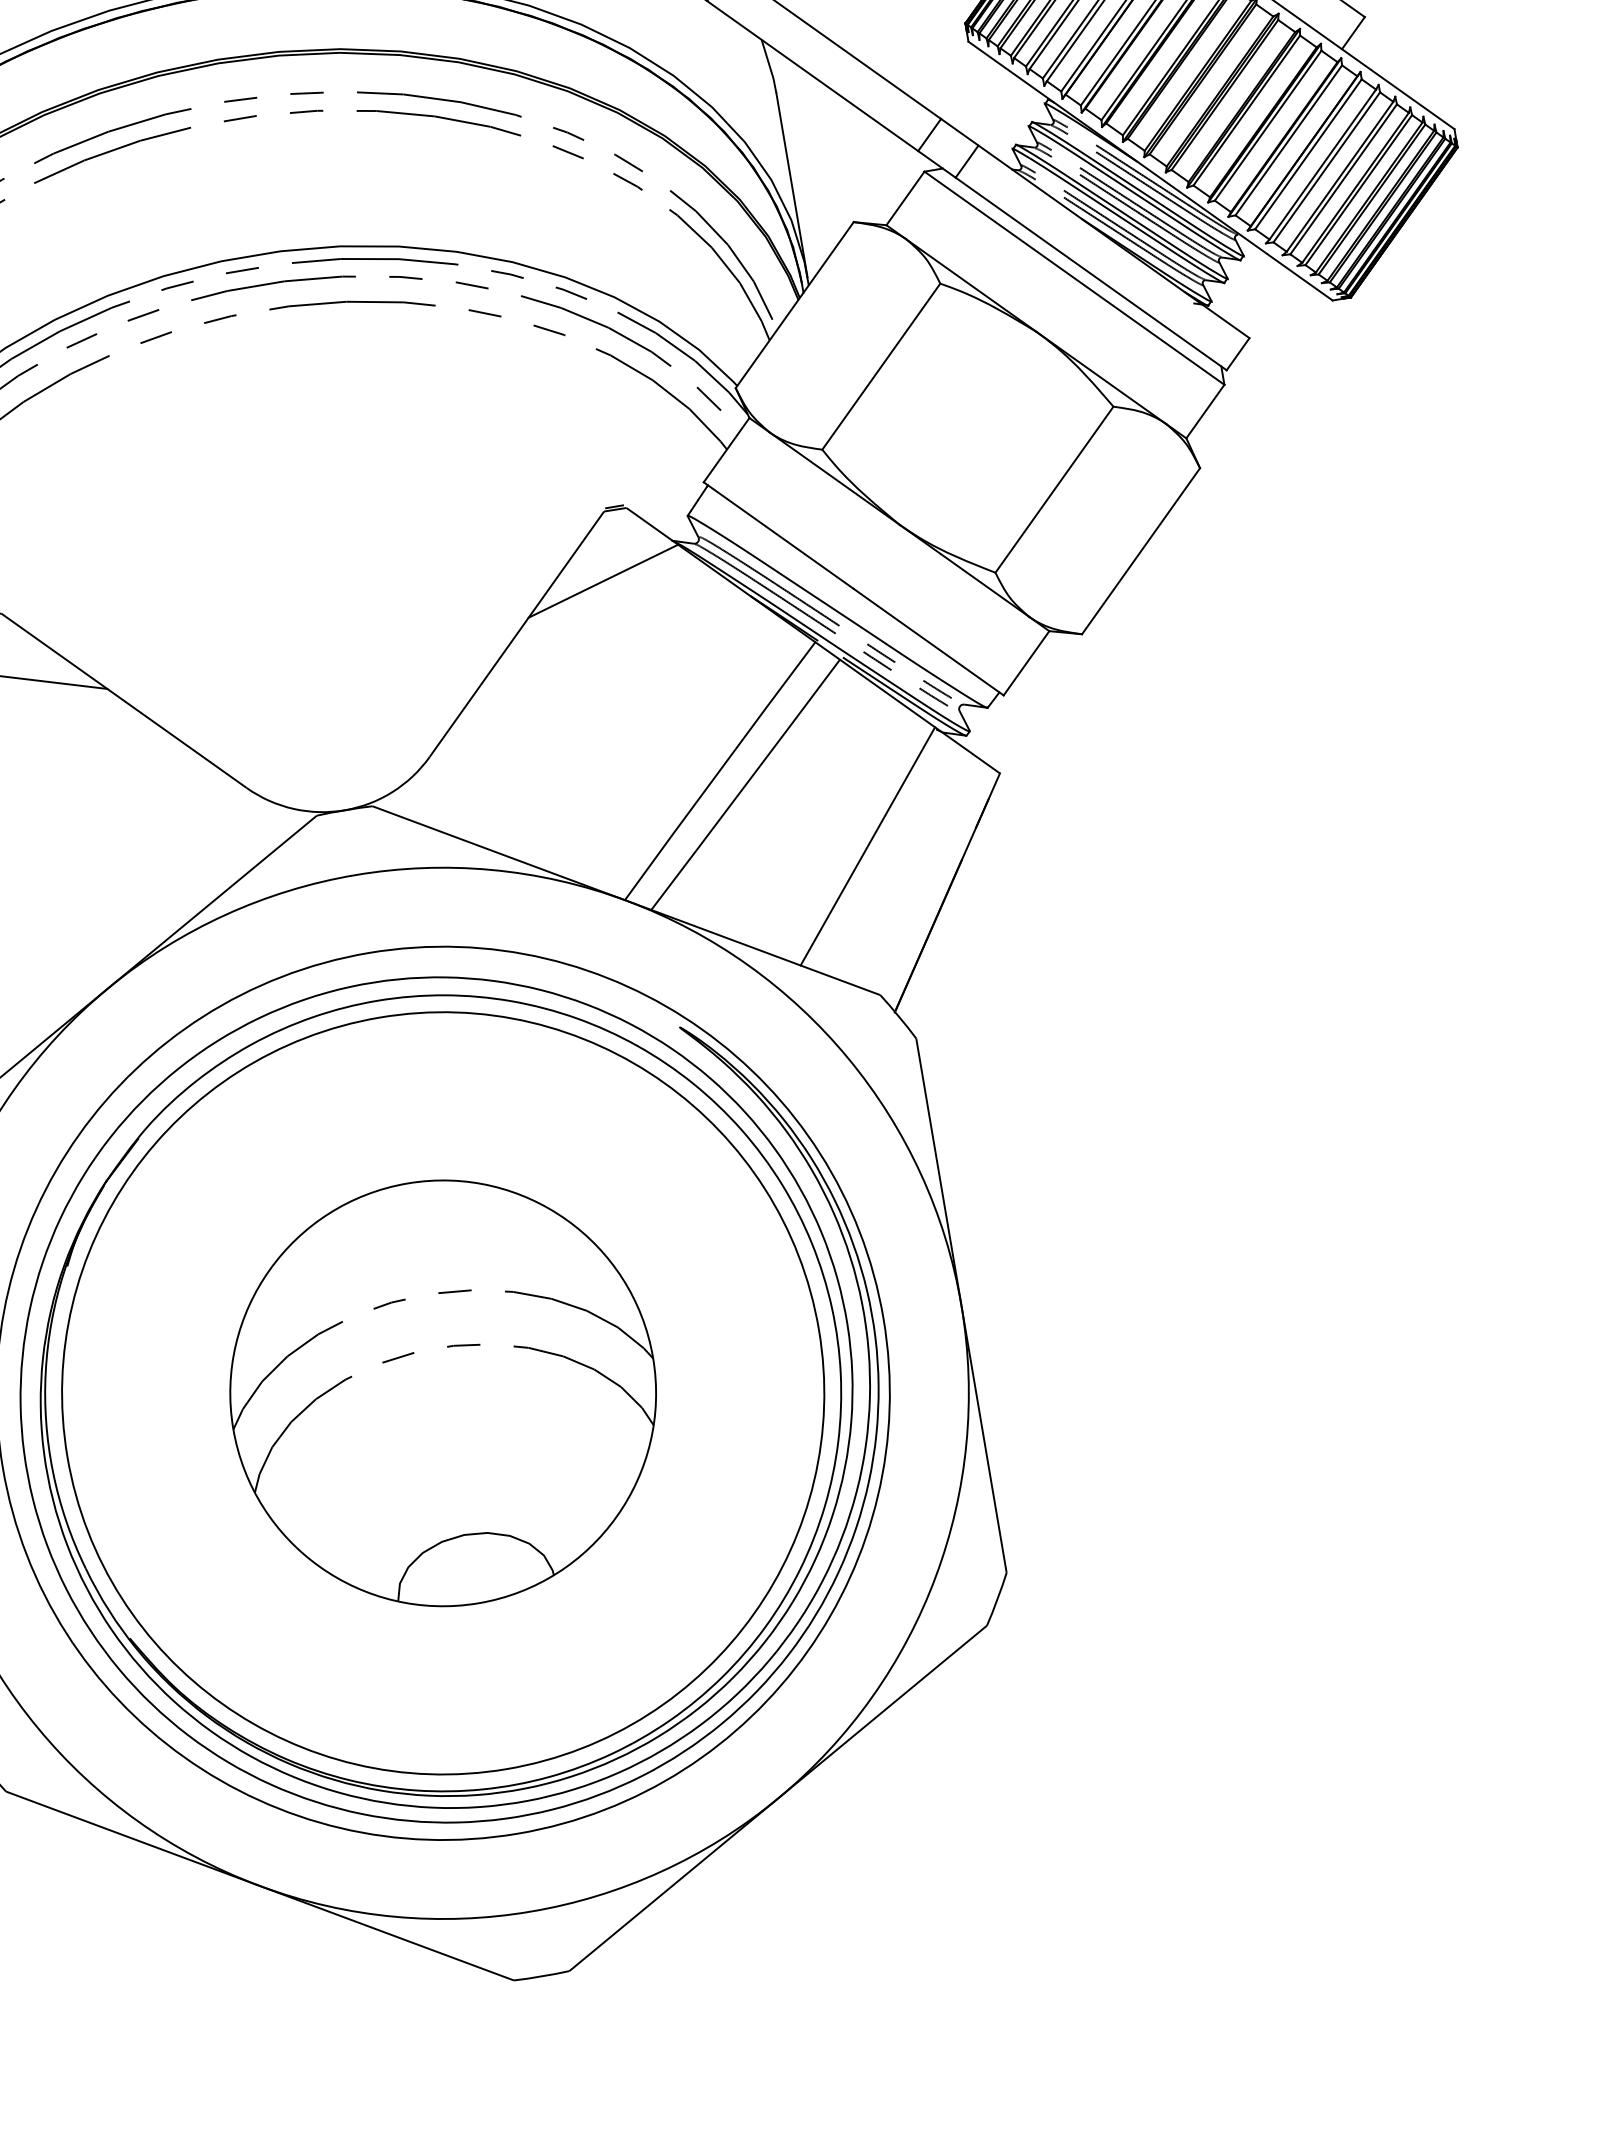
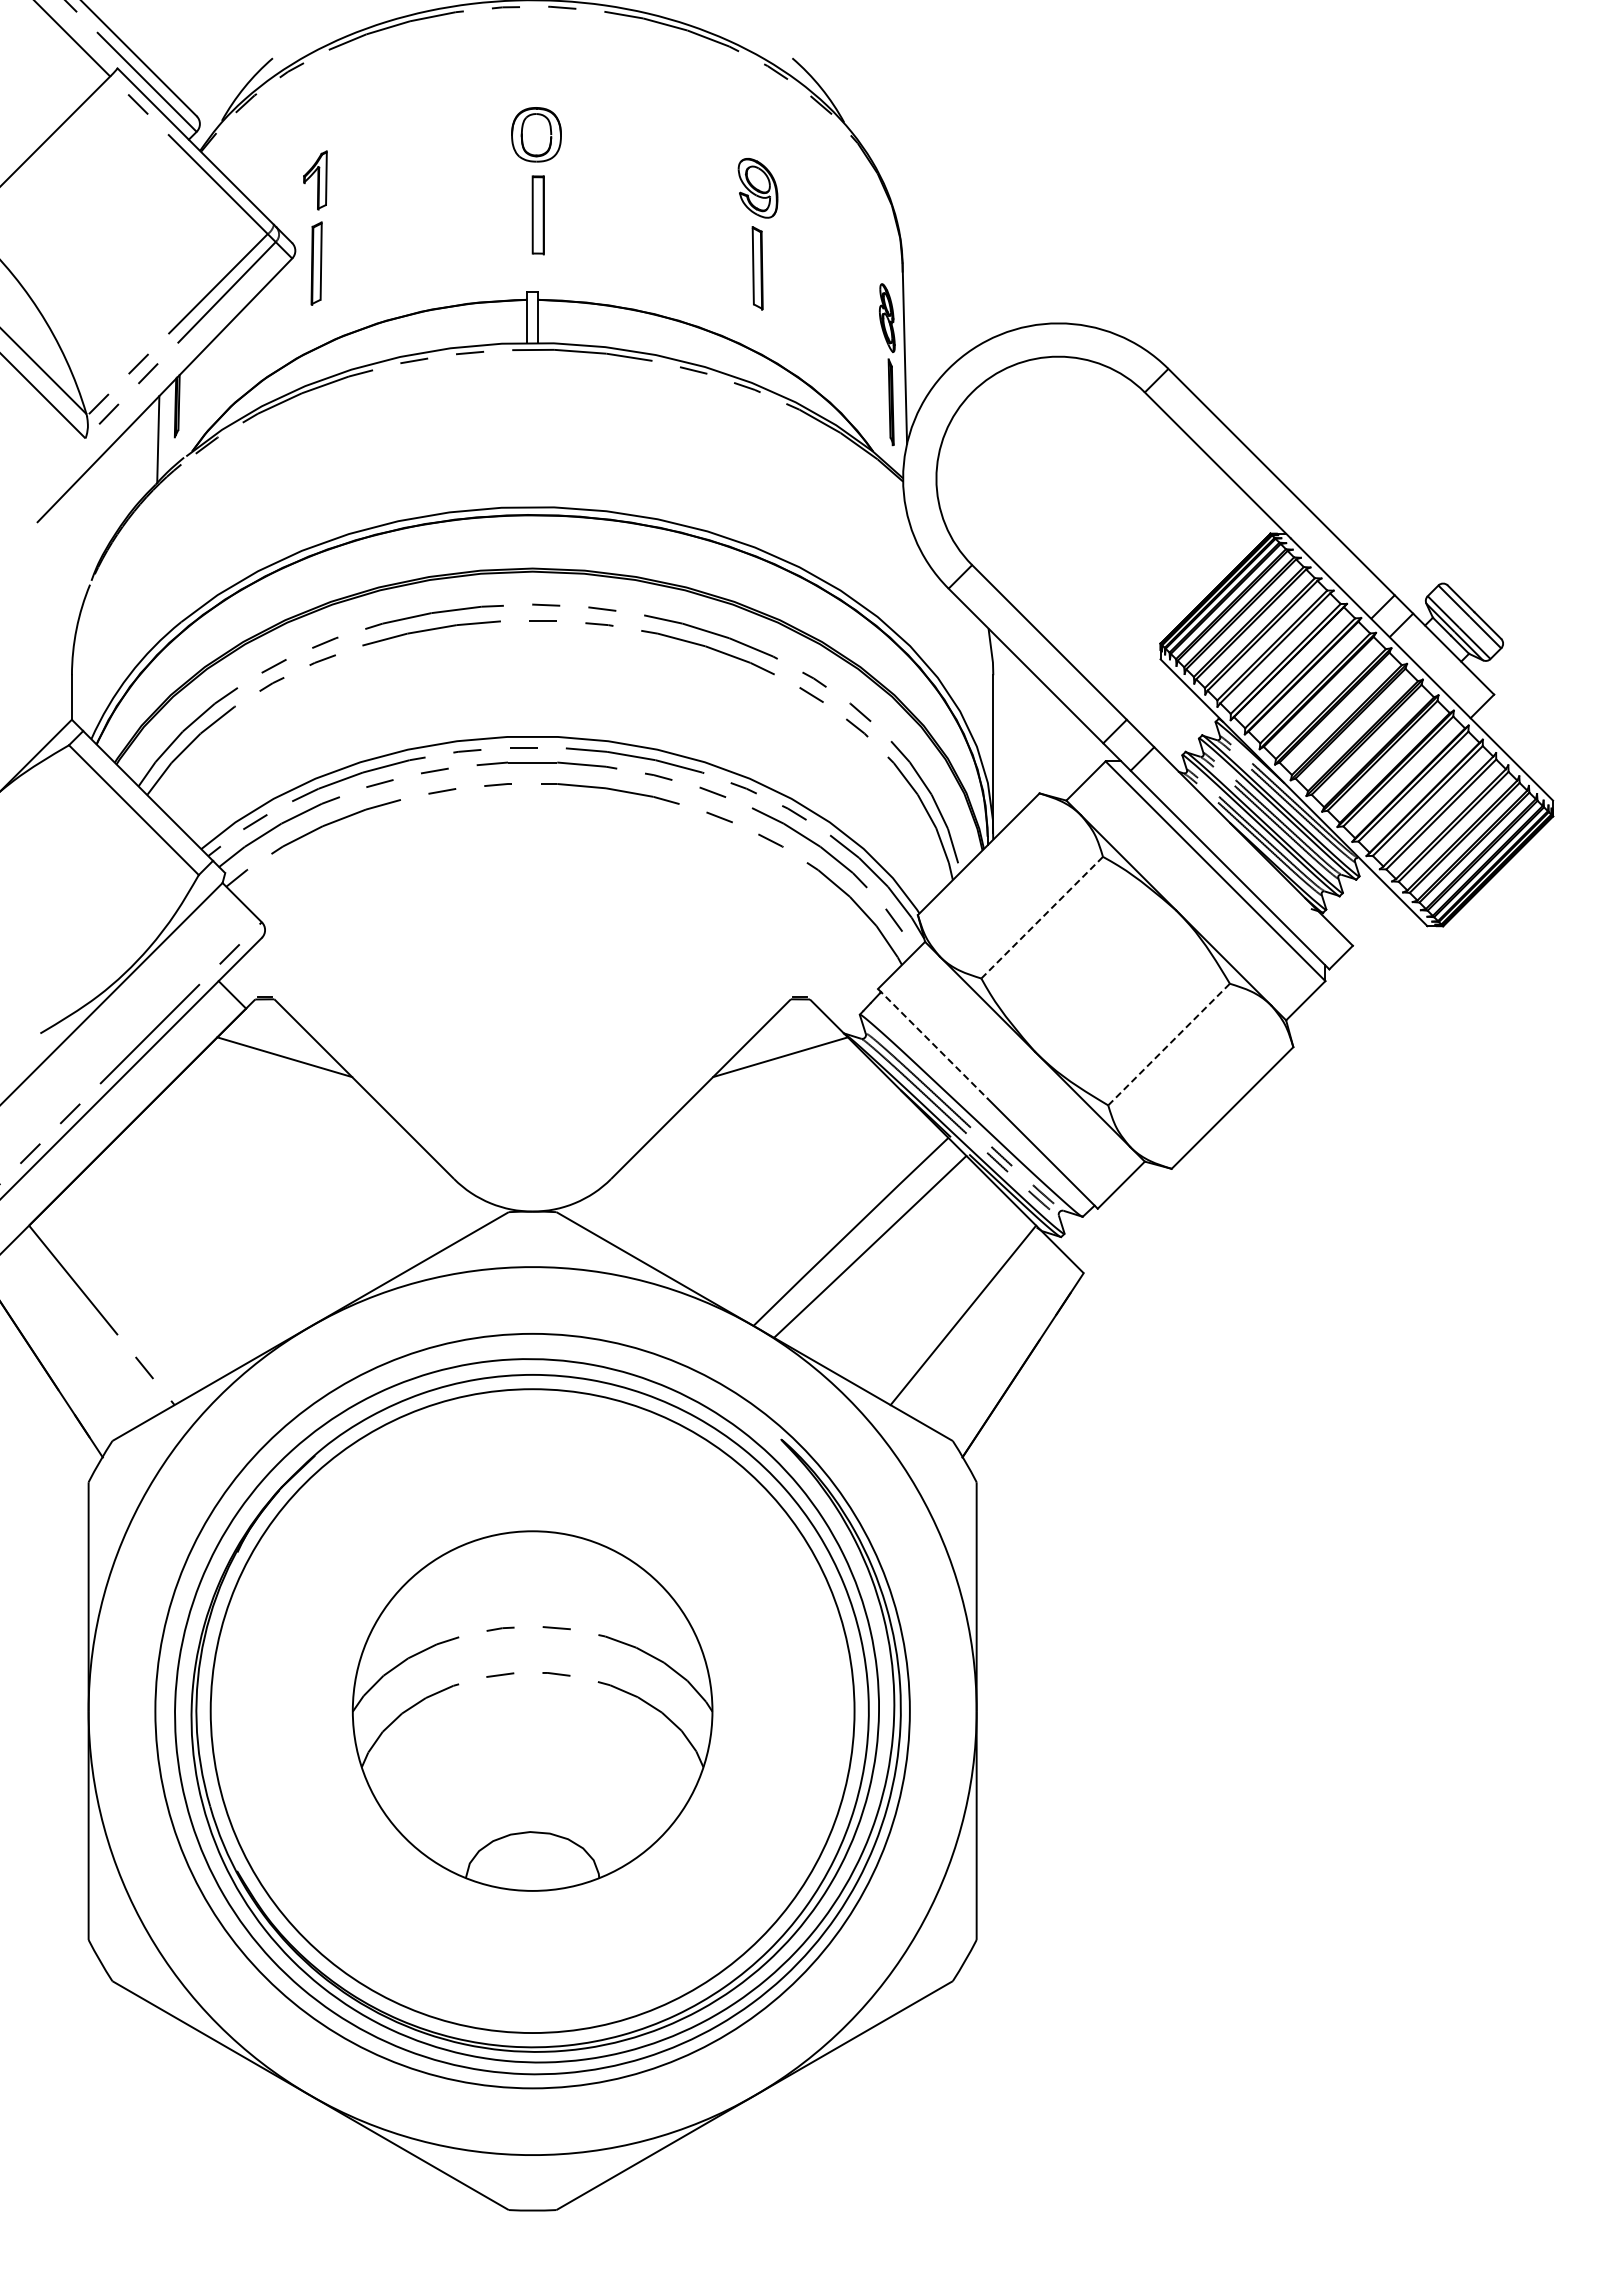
line: (881, 366) -> (1042, 917), solid -> dashed
line: (1054, 489) -> (1169, 1044), solid -> dashed
line: (778, 535) -> (932, 1043), solid -> dashed

